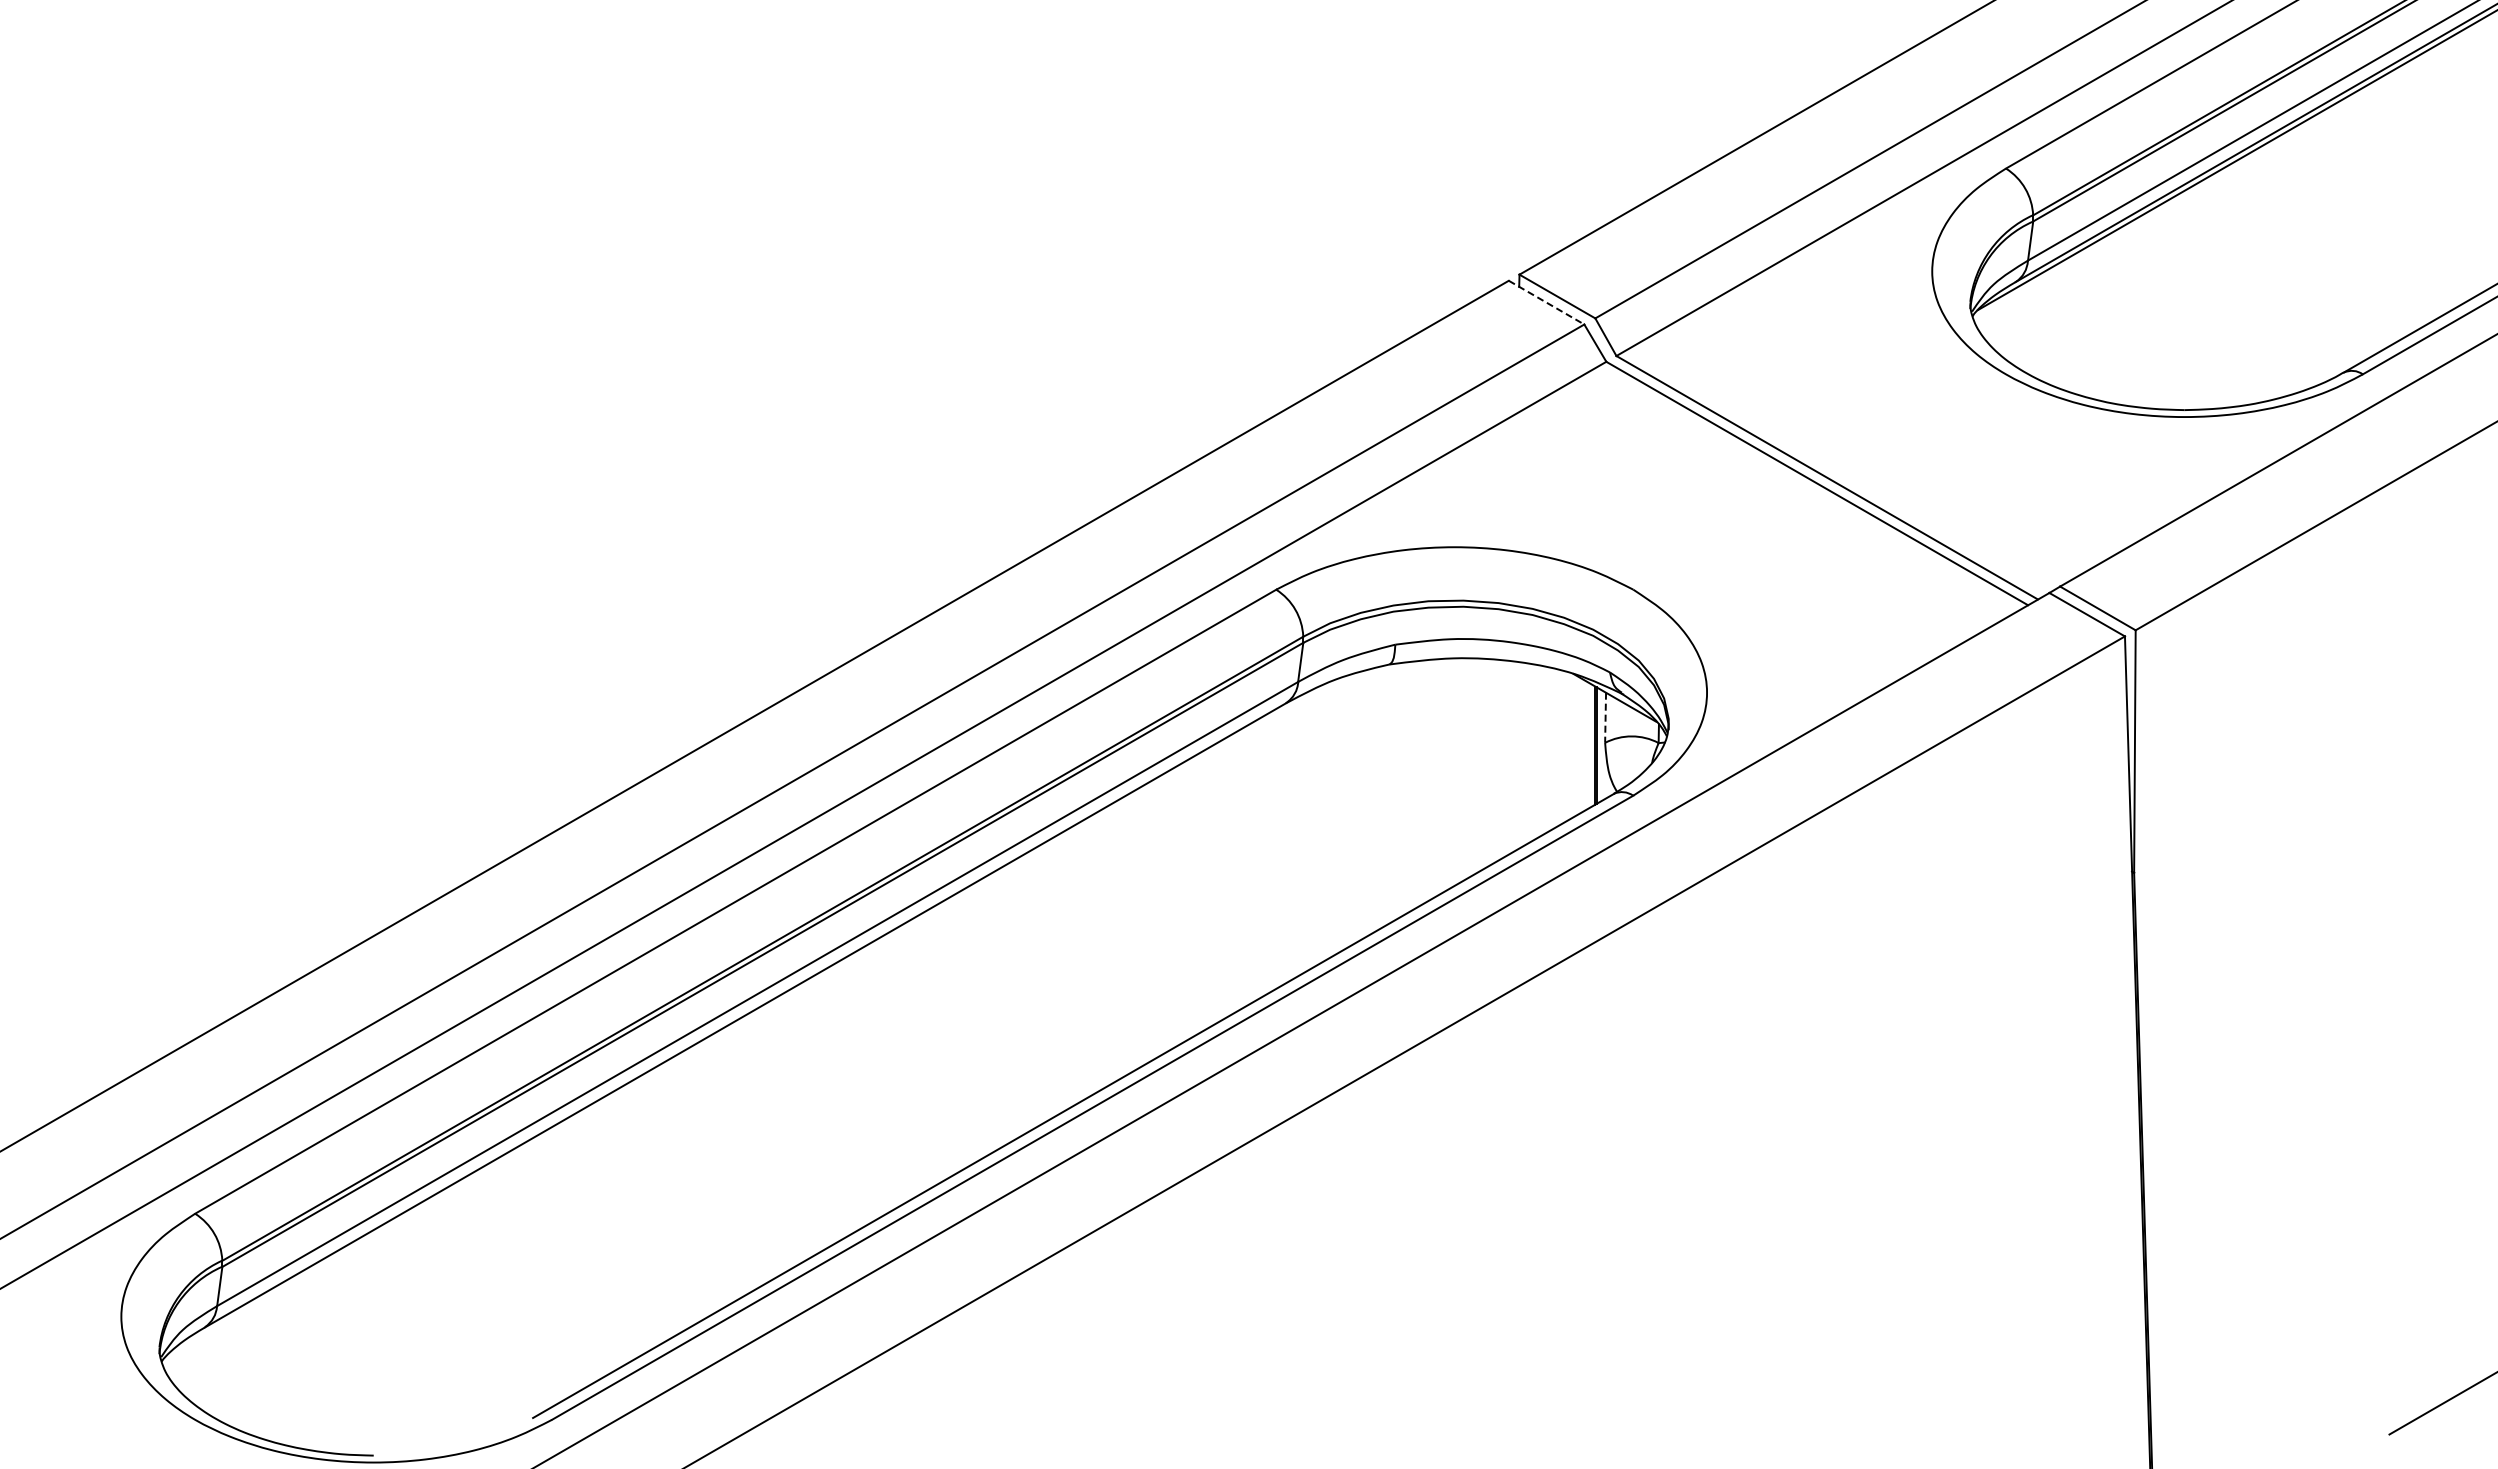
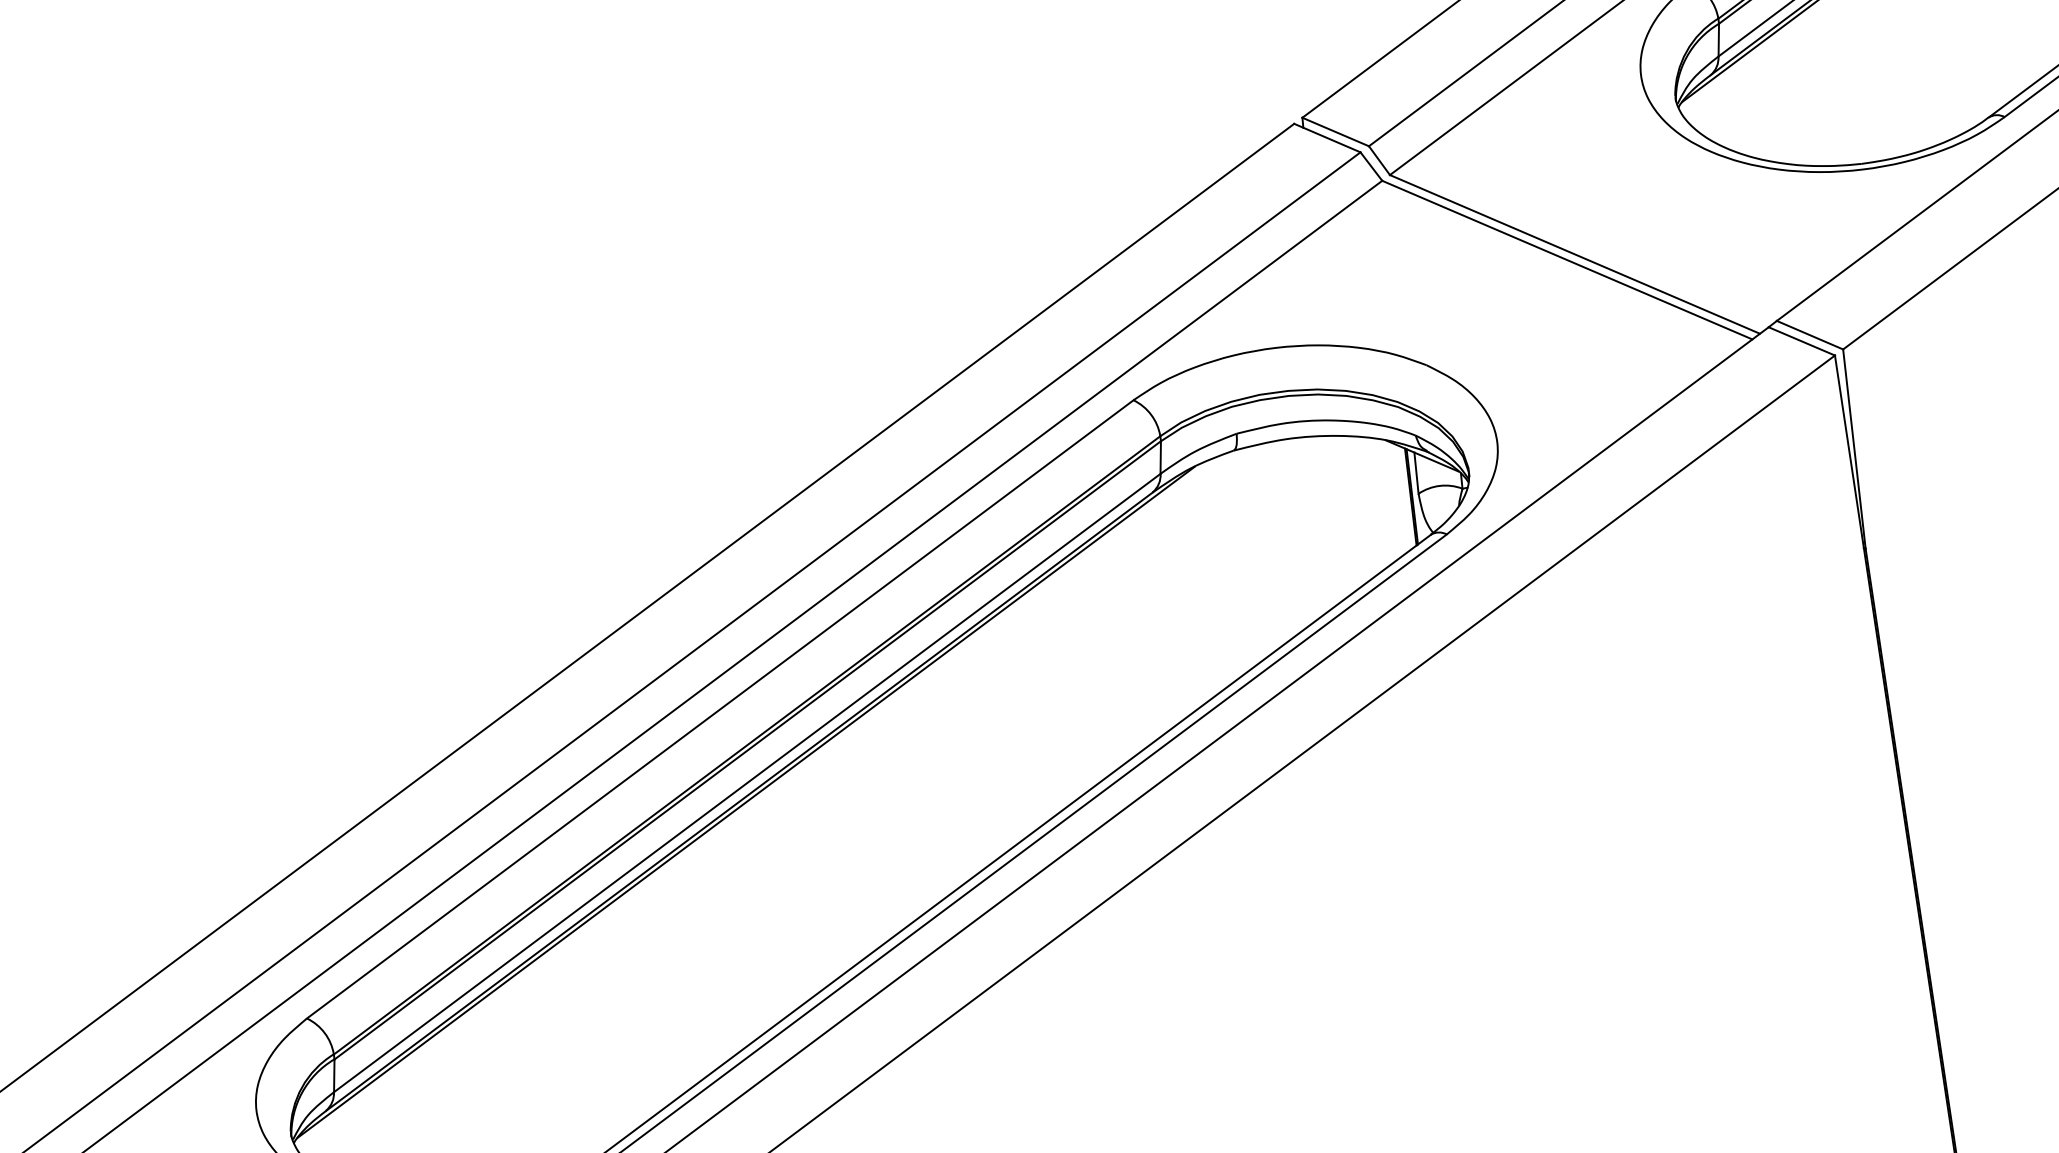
line: (1546, 302) -> (1327, 137), dashed -> solid
line: (1605, 718) -> (1416, 473), dashed -> solid
line: (753, 1016) -> (746, 801), added

